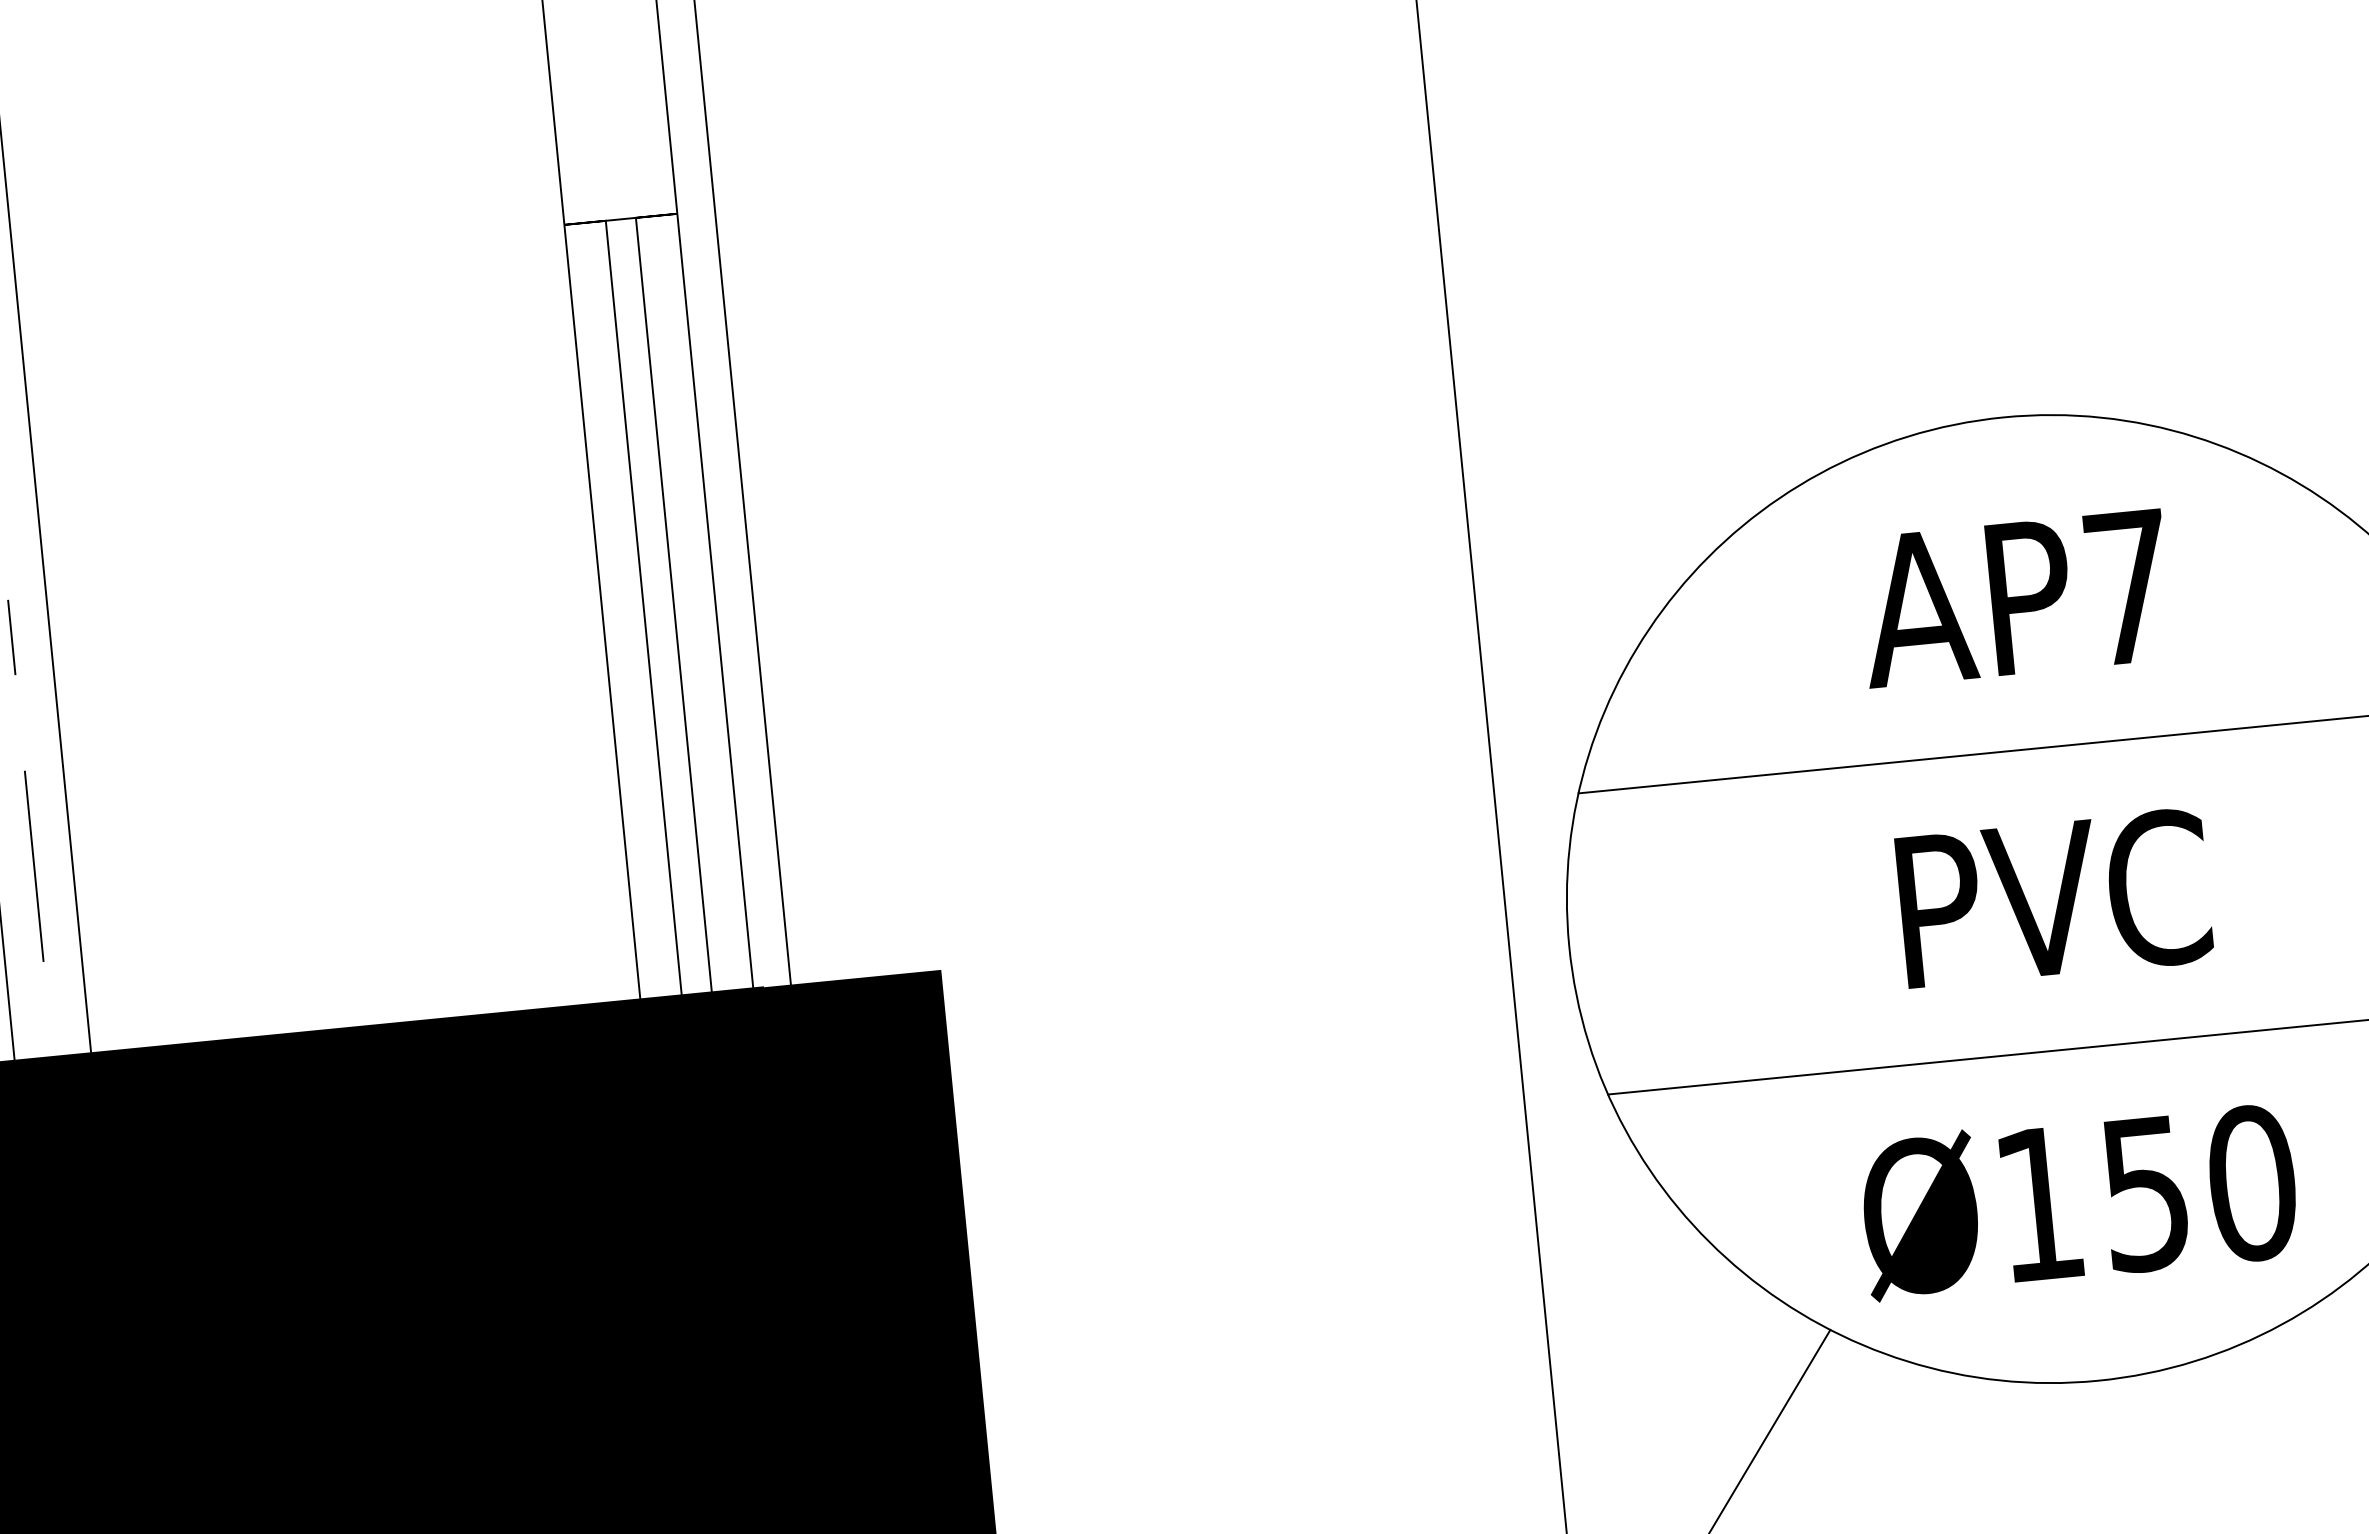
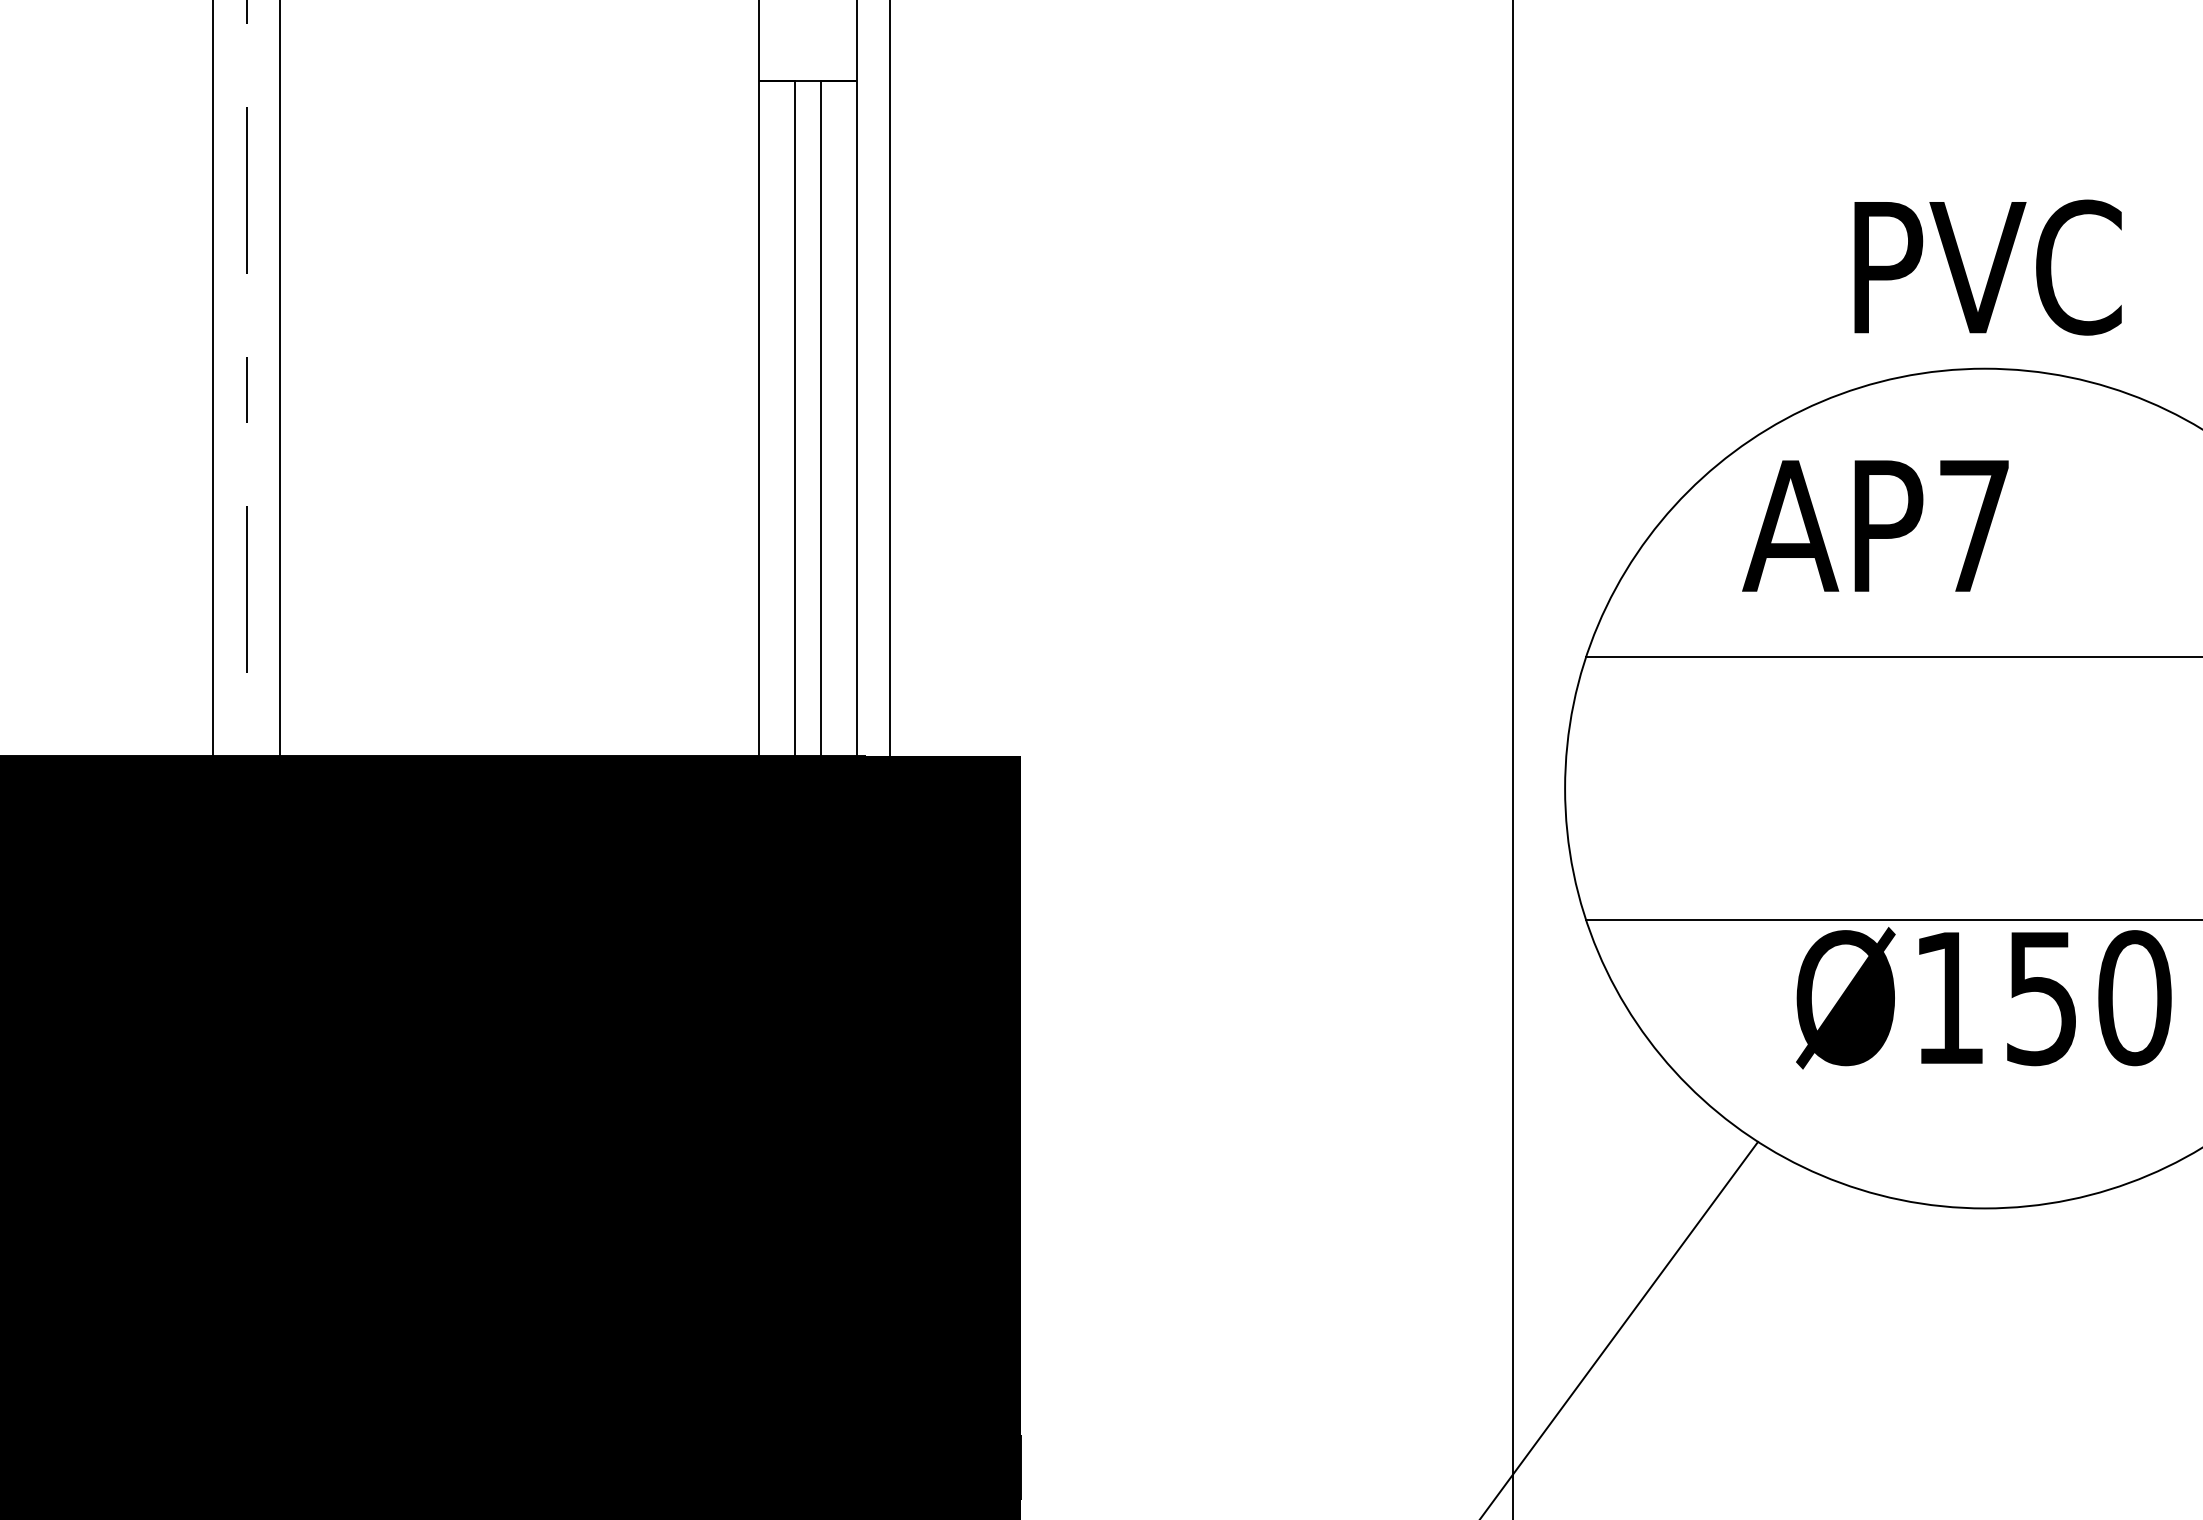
text: (2015, 597) -> (1875, 525), moved
text: (2053, 898) -> (1987, 267), moved
text: (2078, 1200) -> (1983, 998), moved

